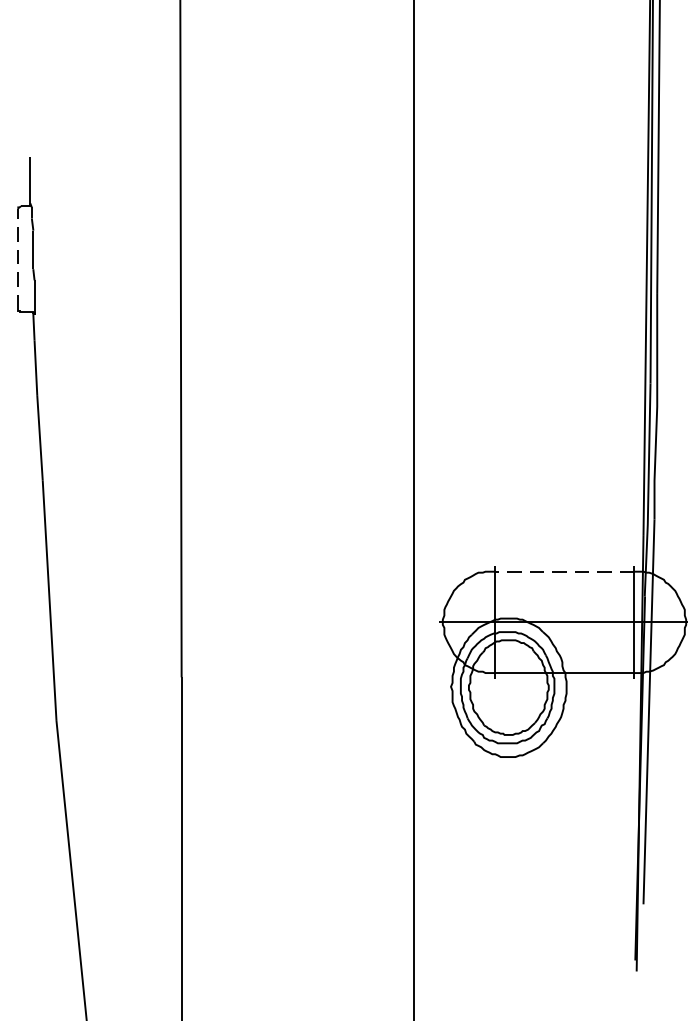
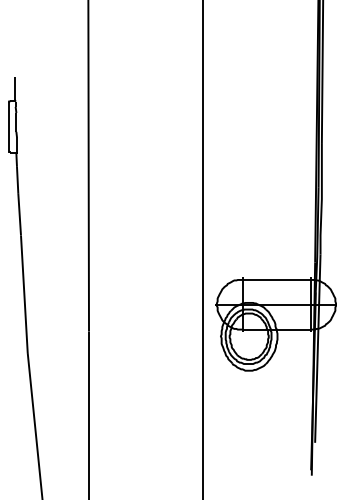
line: (17, 258) -> (8, 126), dashed -> solid
line: (564, 570) -> (276, 279), dashed -> solid

